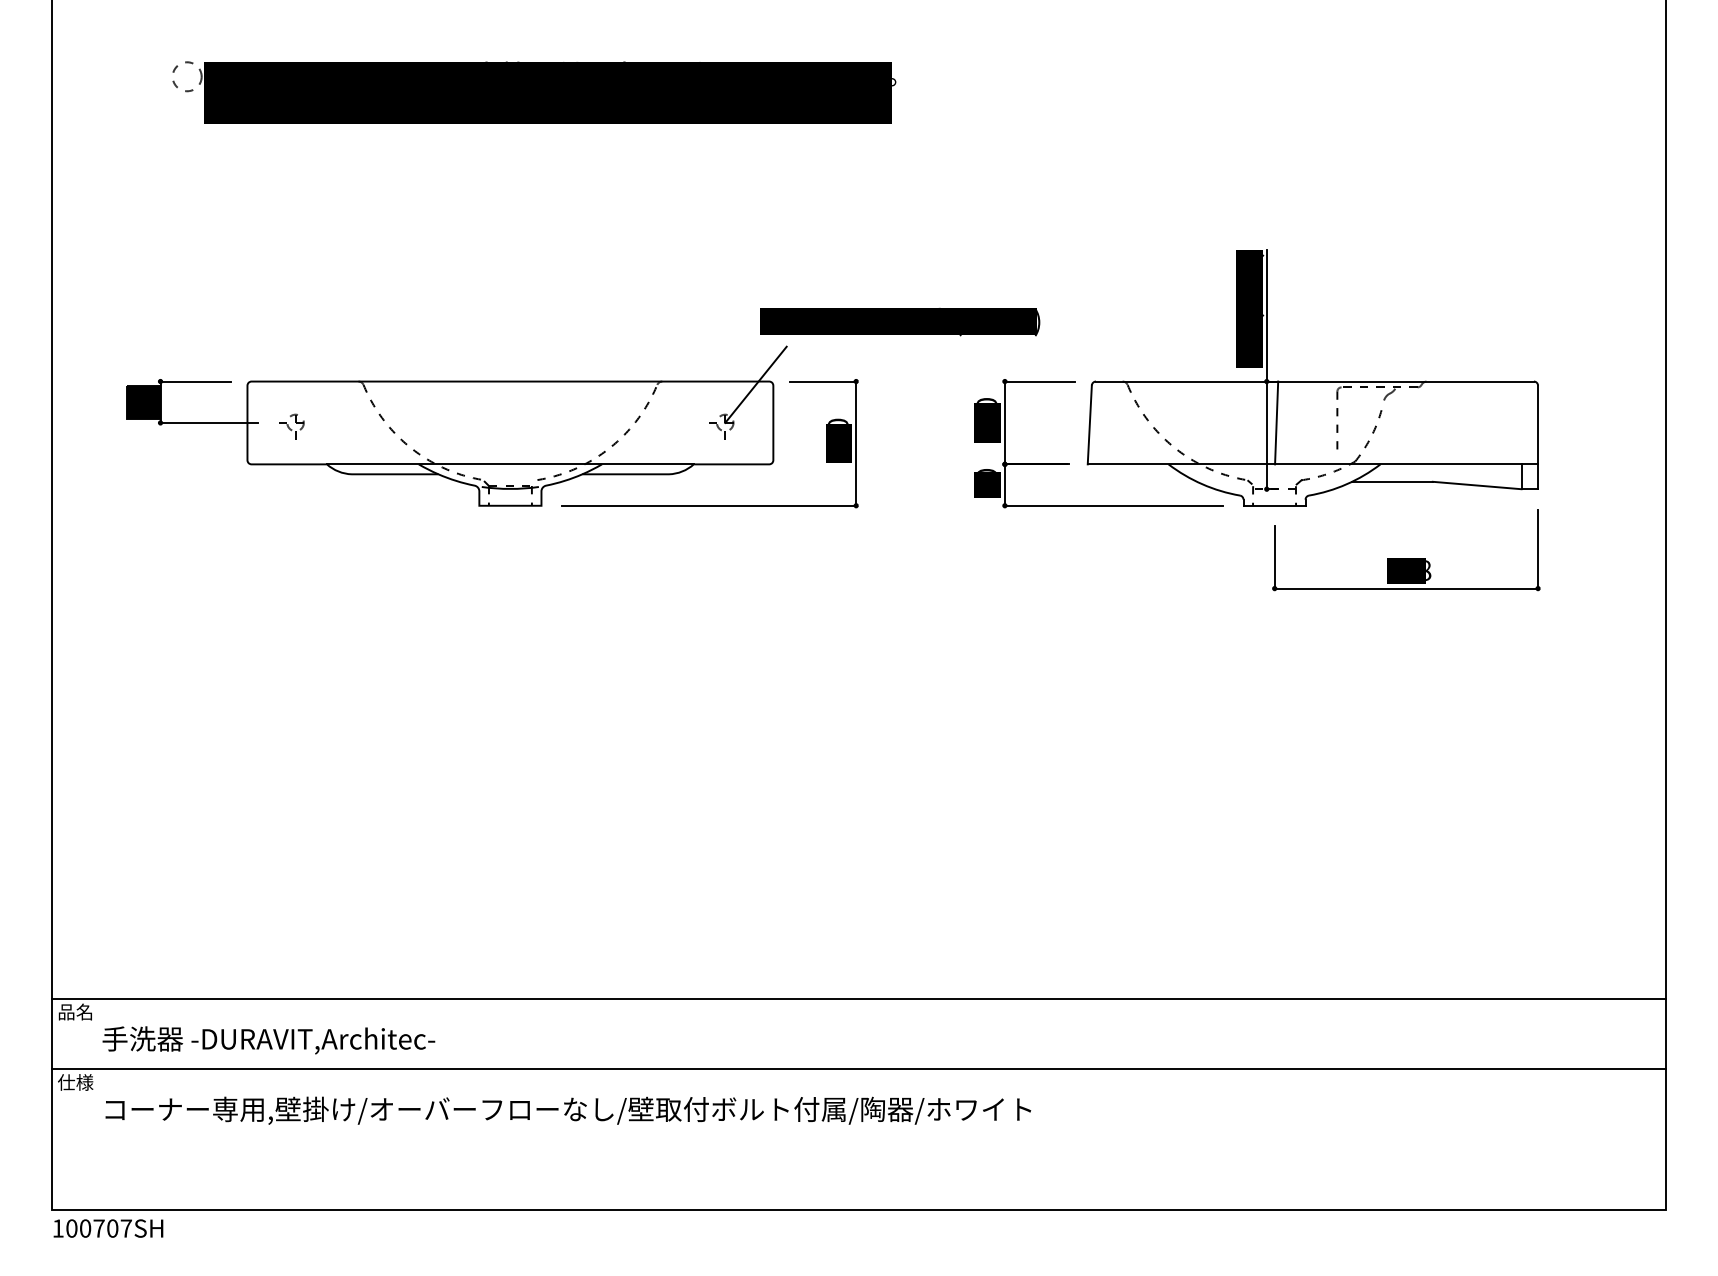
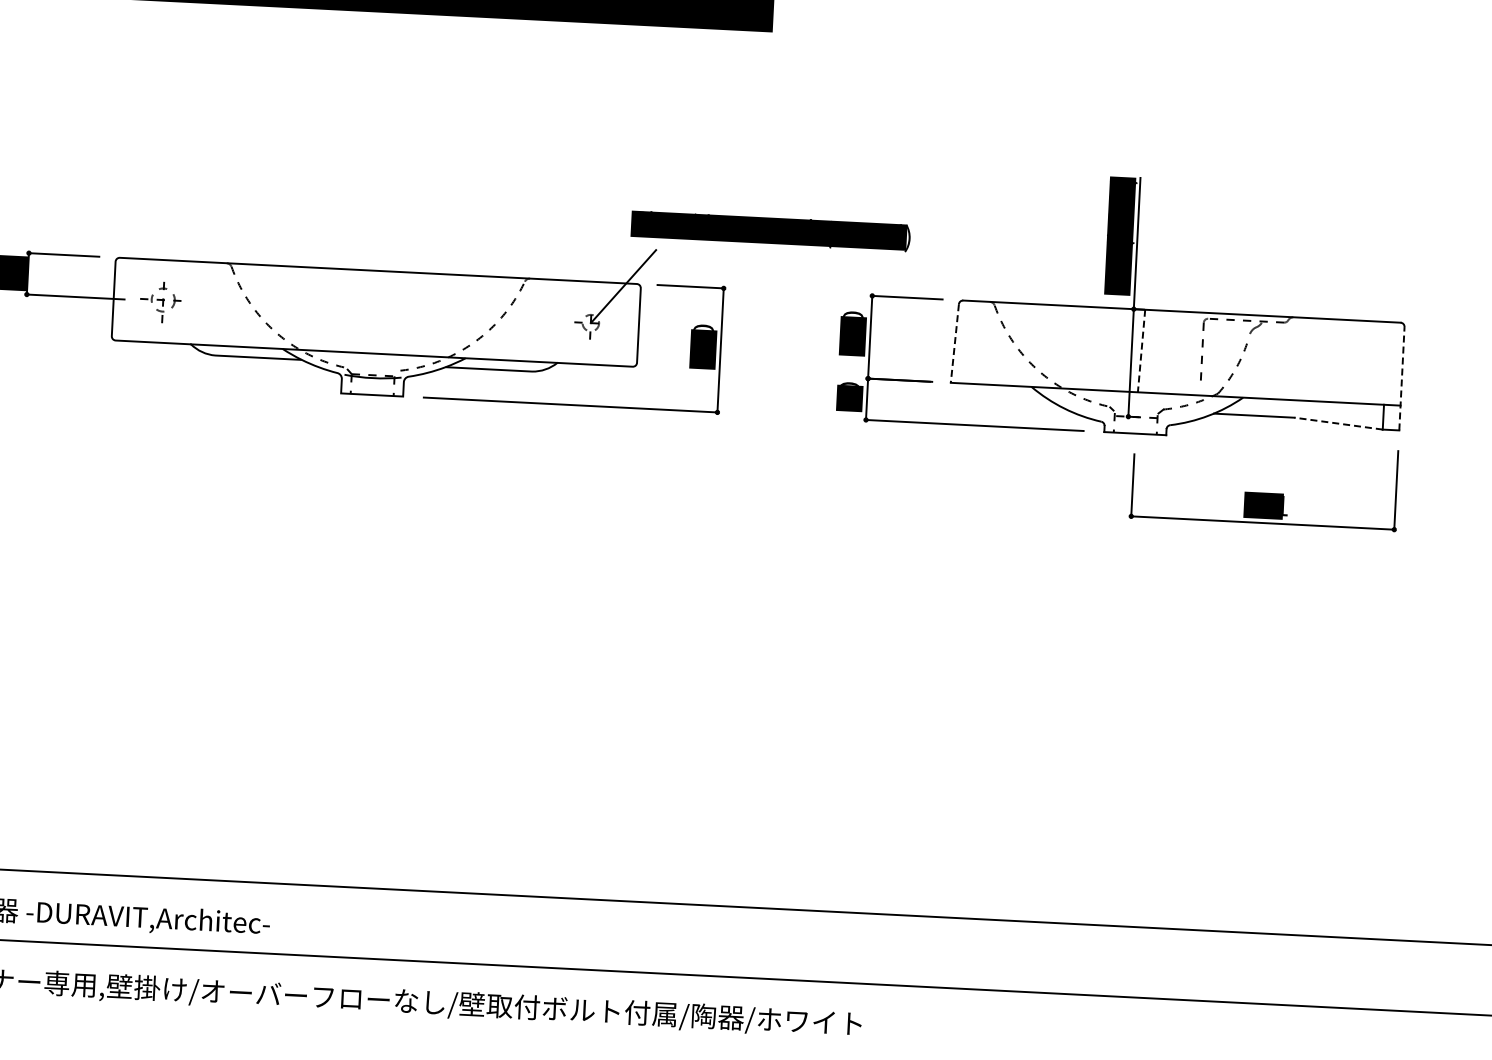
line: (1276, 423) -> (1141, 351), solid -> dashed
line: (1089, 424) -> (954, 343), solid -> dashed
part: (291, 426) -> (157, 304), size x1.4
line: (1538, 437) -> (1402, 378), solid -> dashed
line: (1477, 485) -> (1339, 423), solid -> dashed
text: (1428, 570) -> (1285, 506), 318 -> 401

